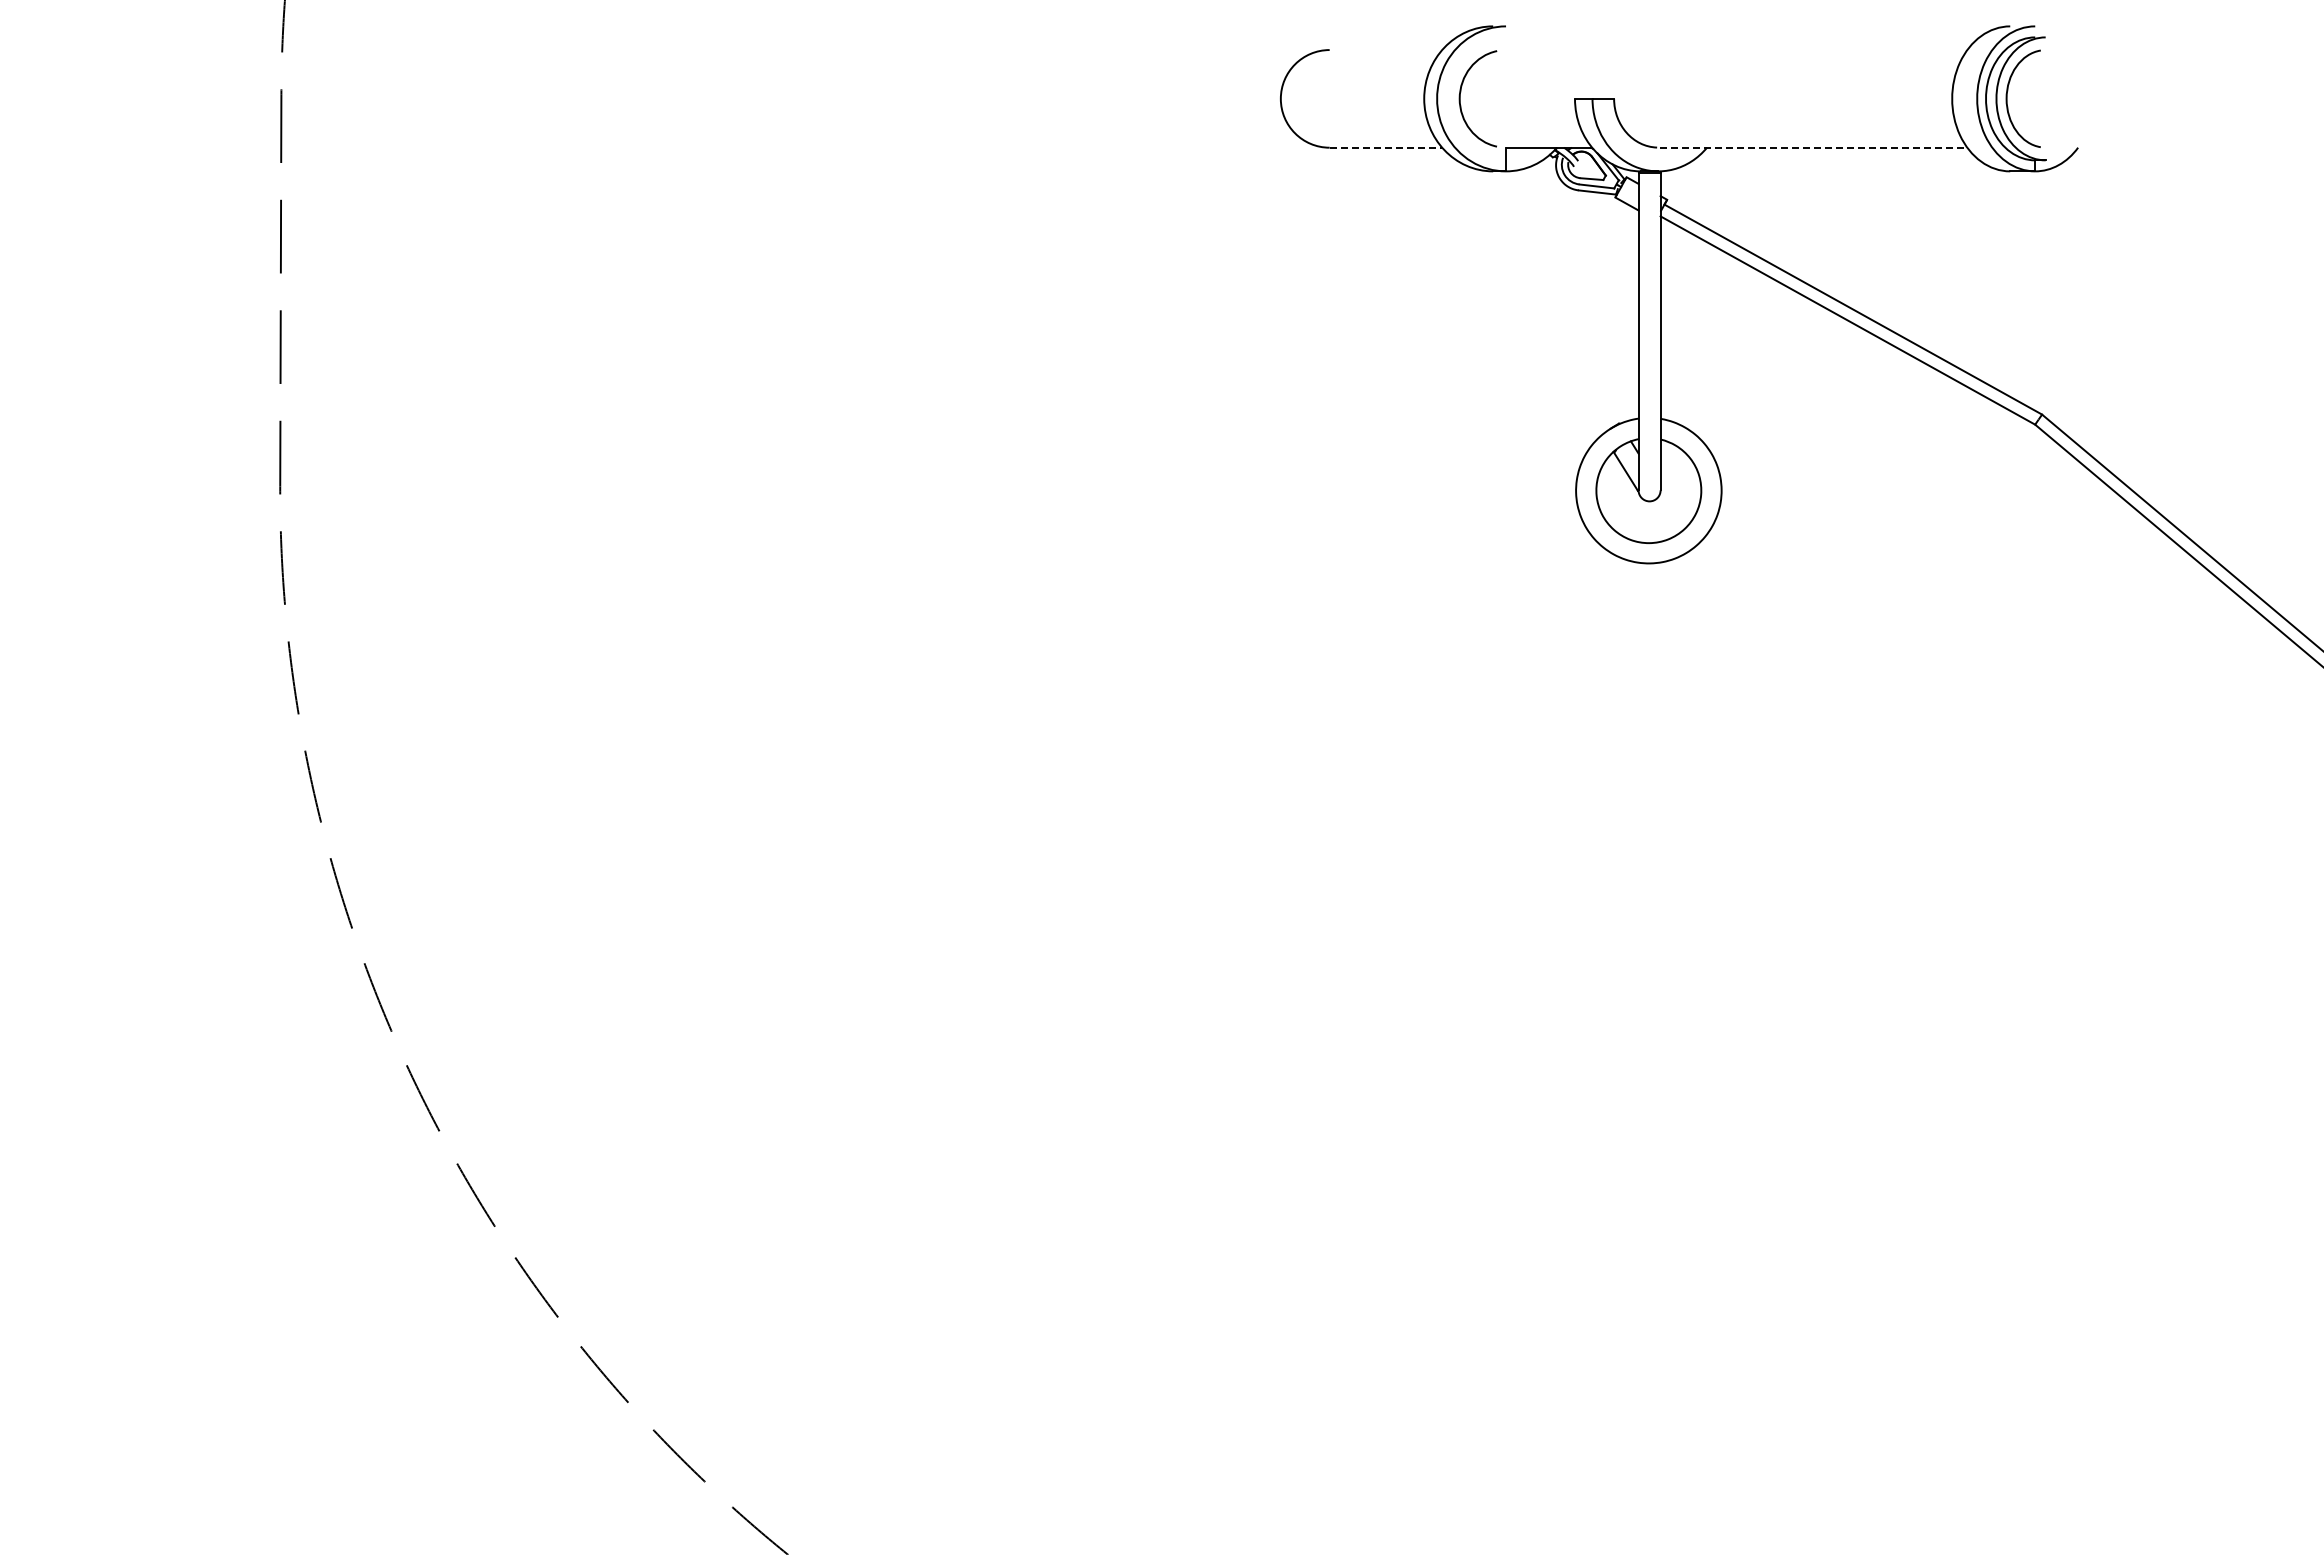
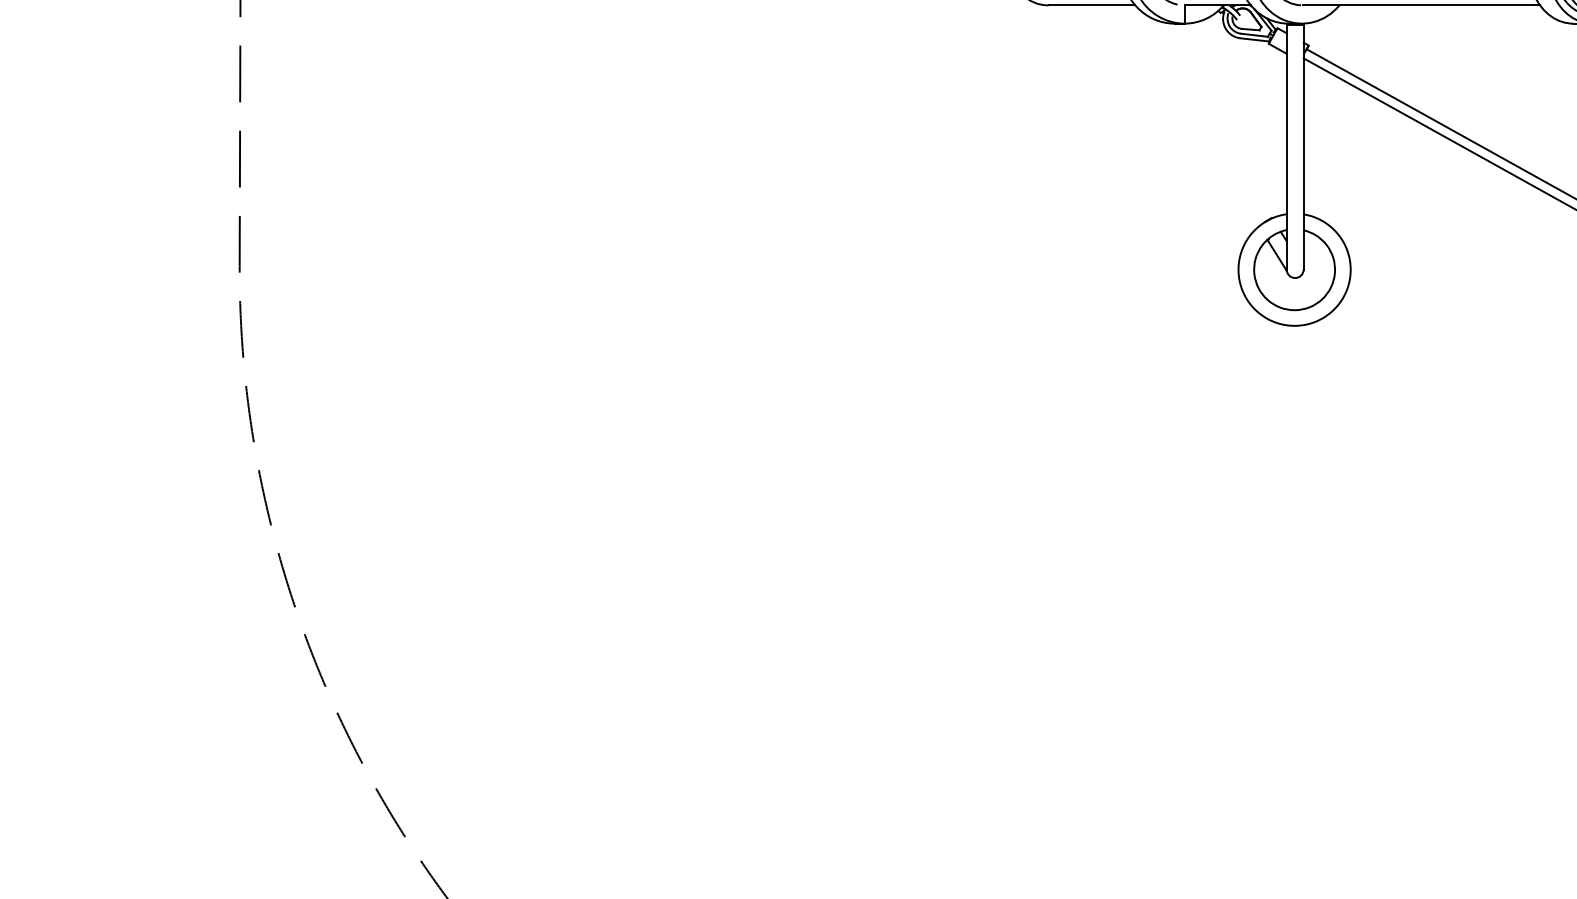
line: (1386, 147) -> (1092, 5), dashed -> solid
line: (1813, 147) -> (1421, 5), dashed -> solid

